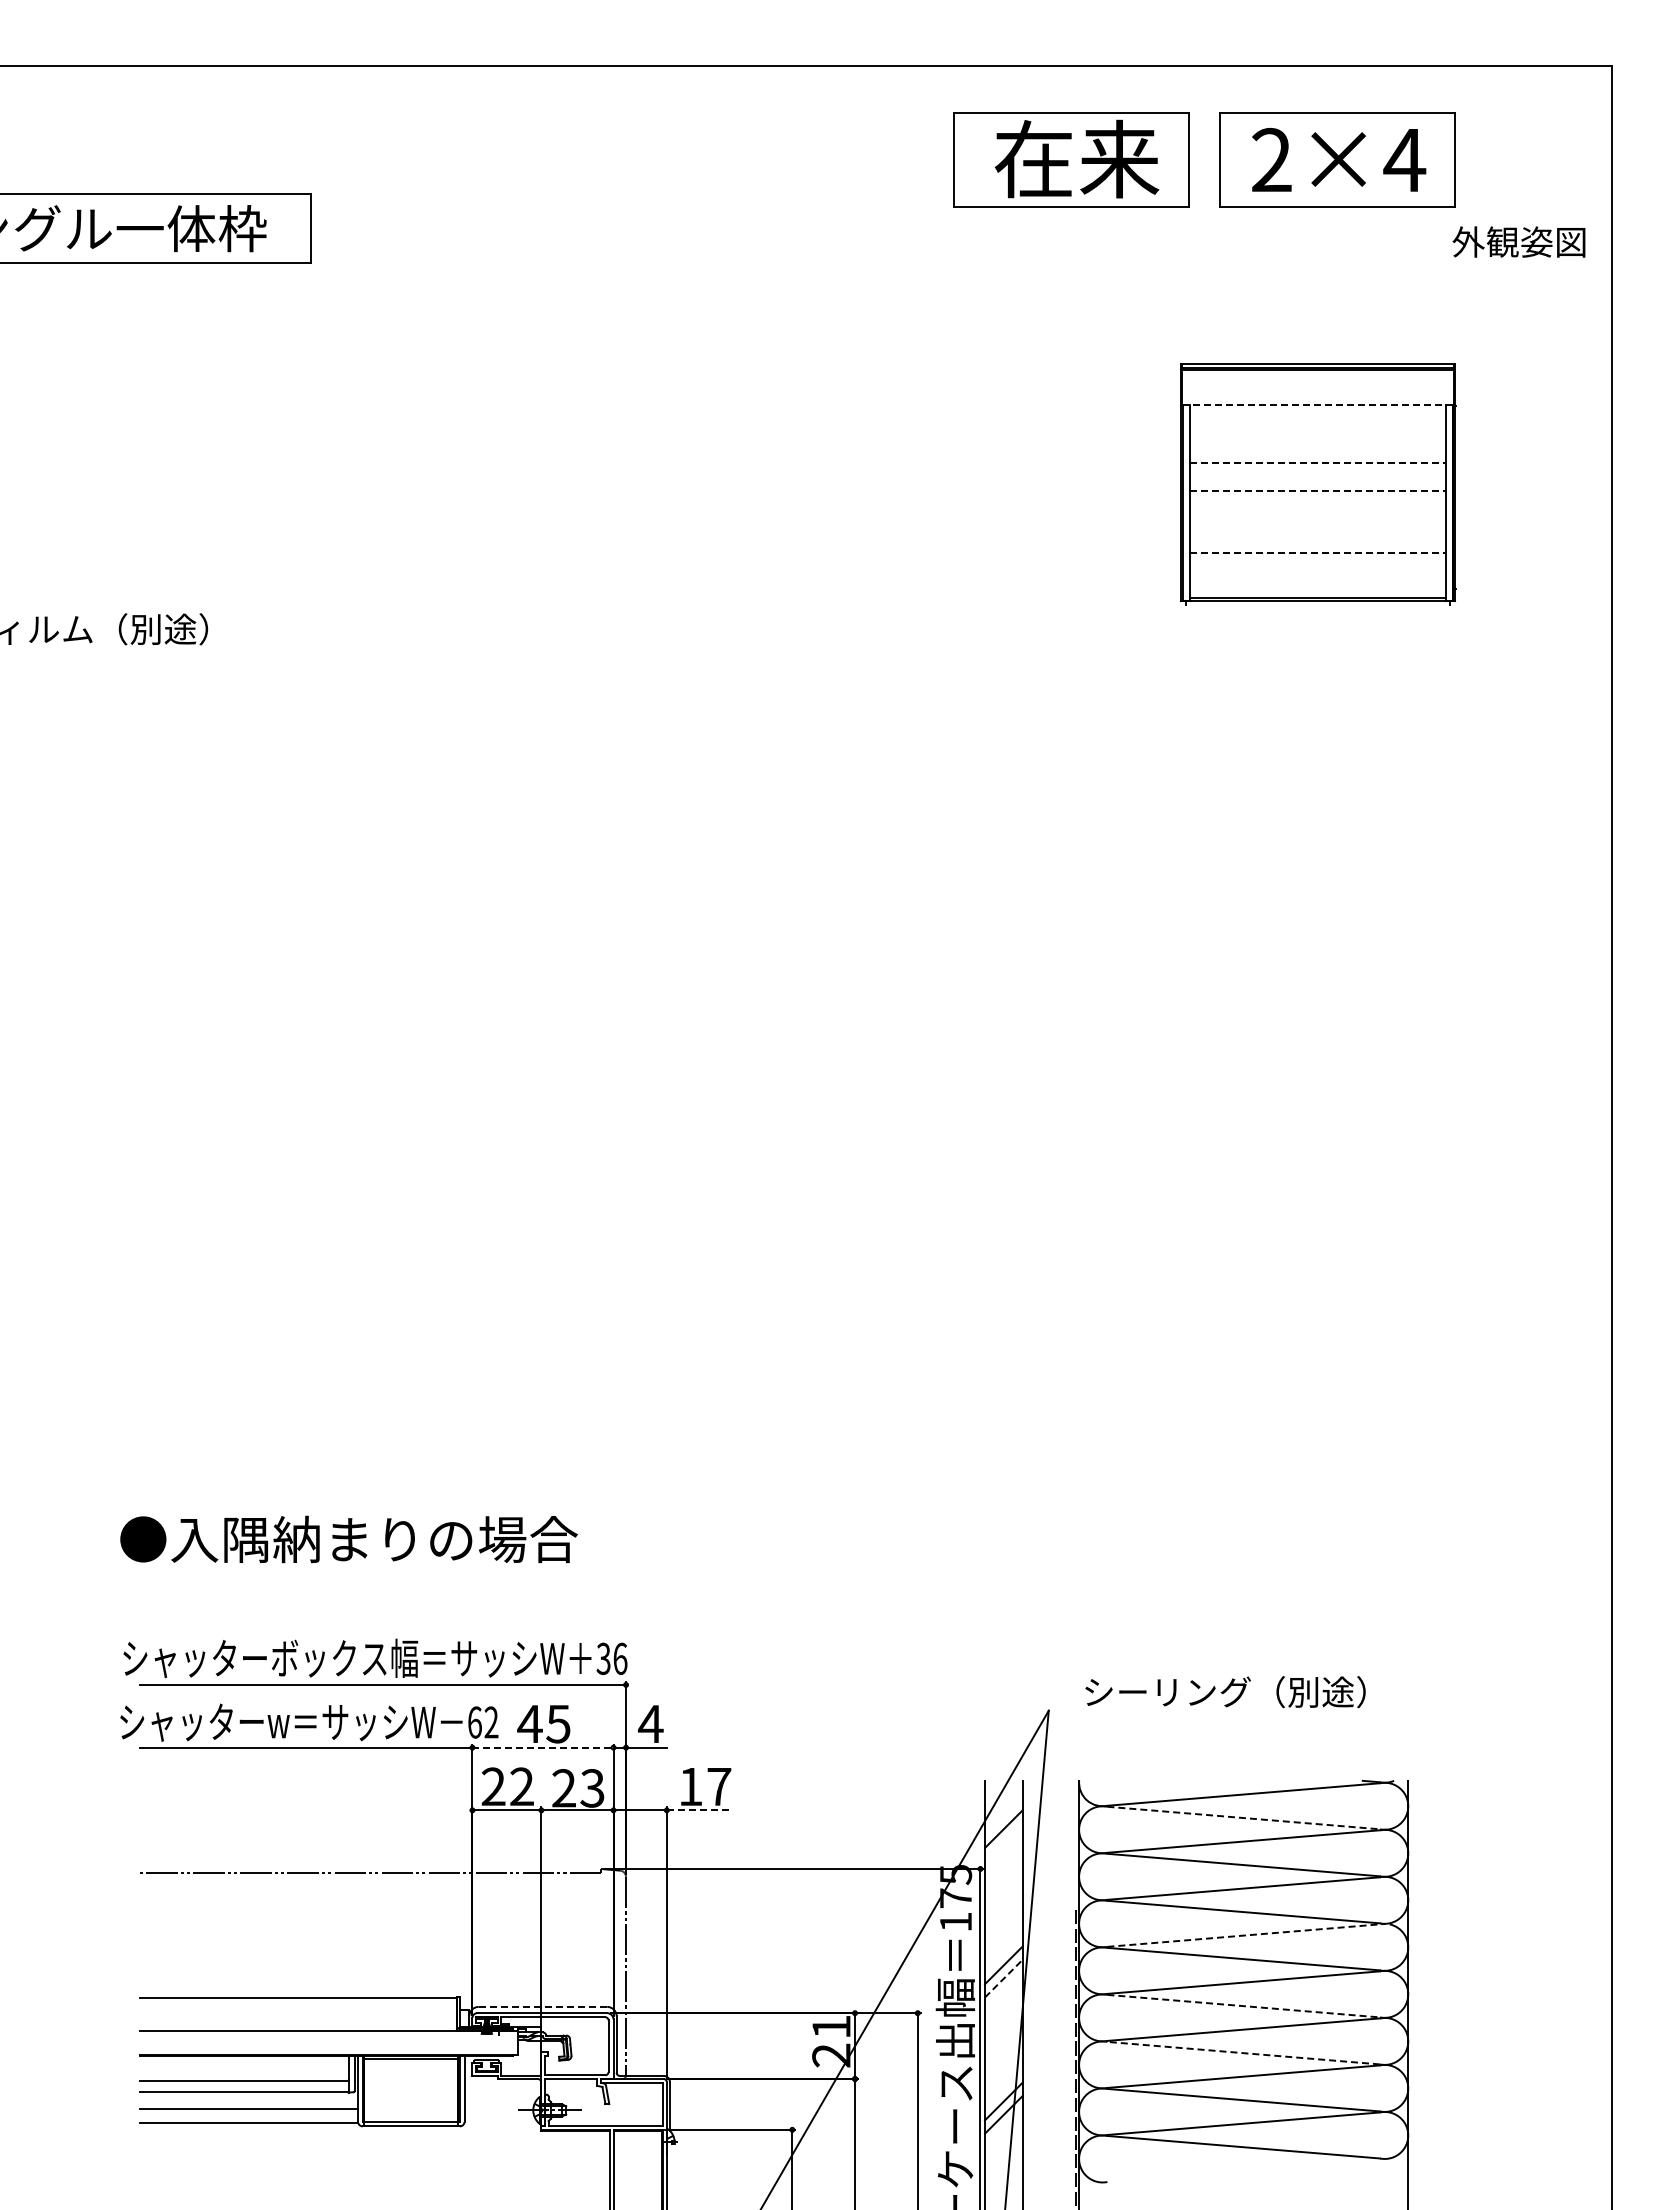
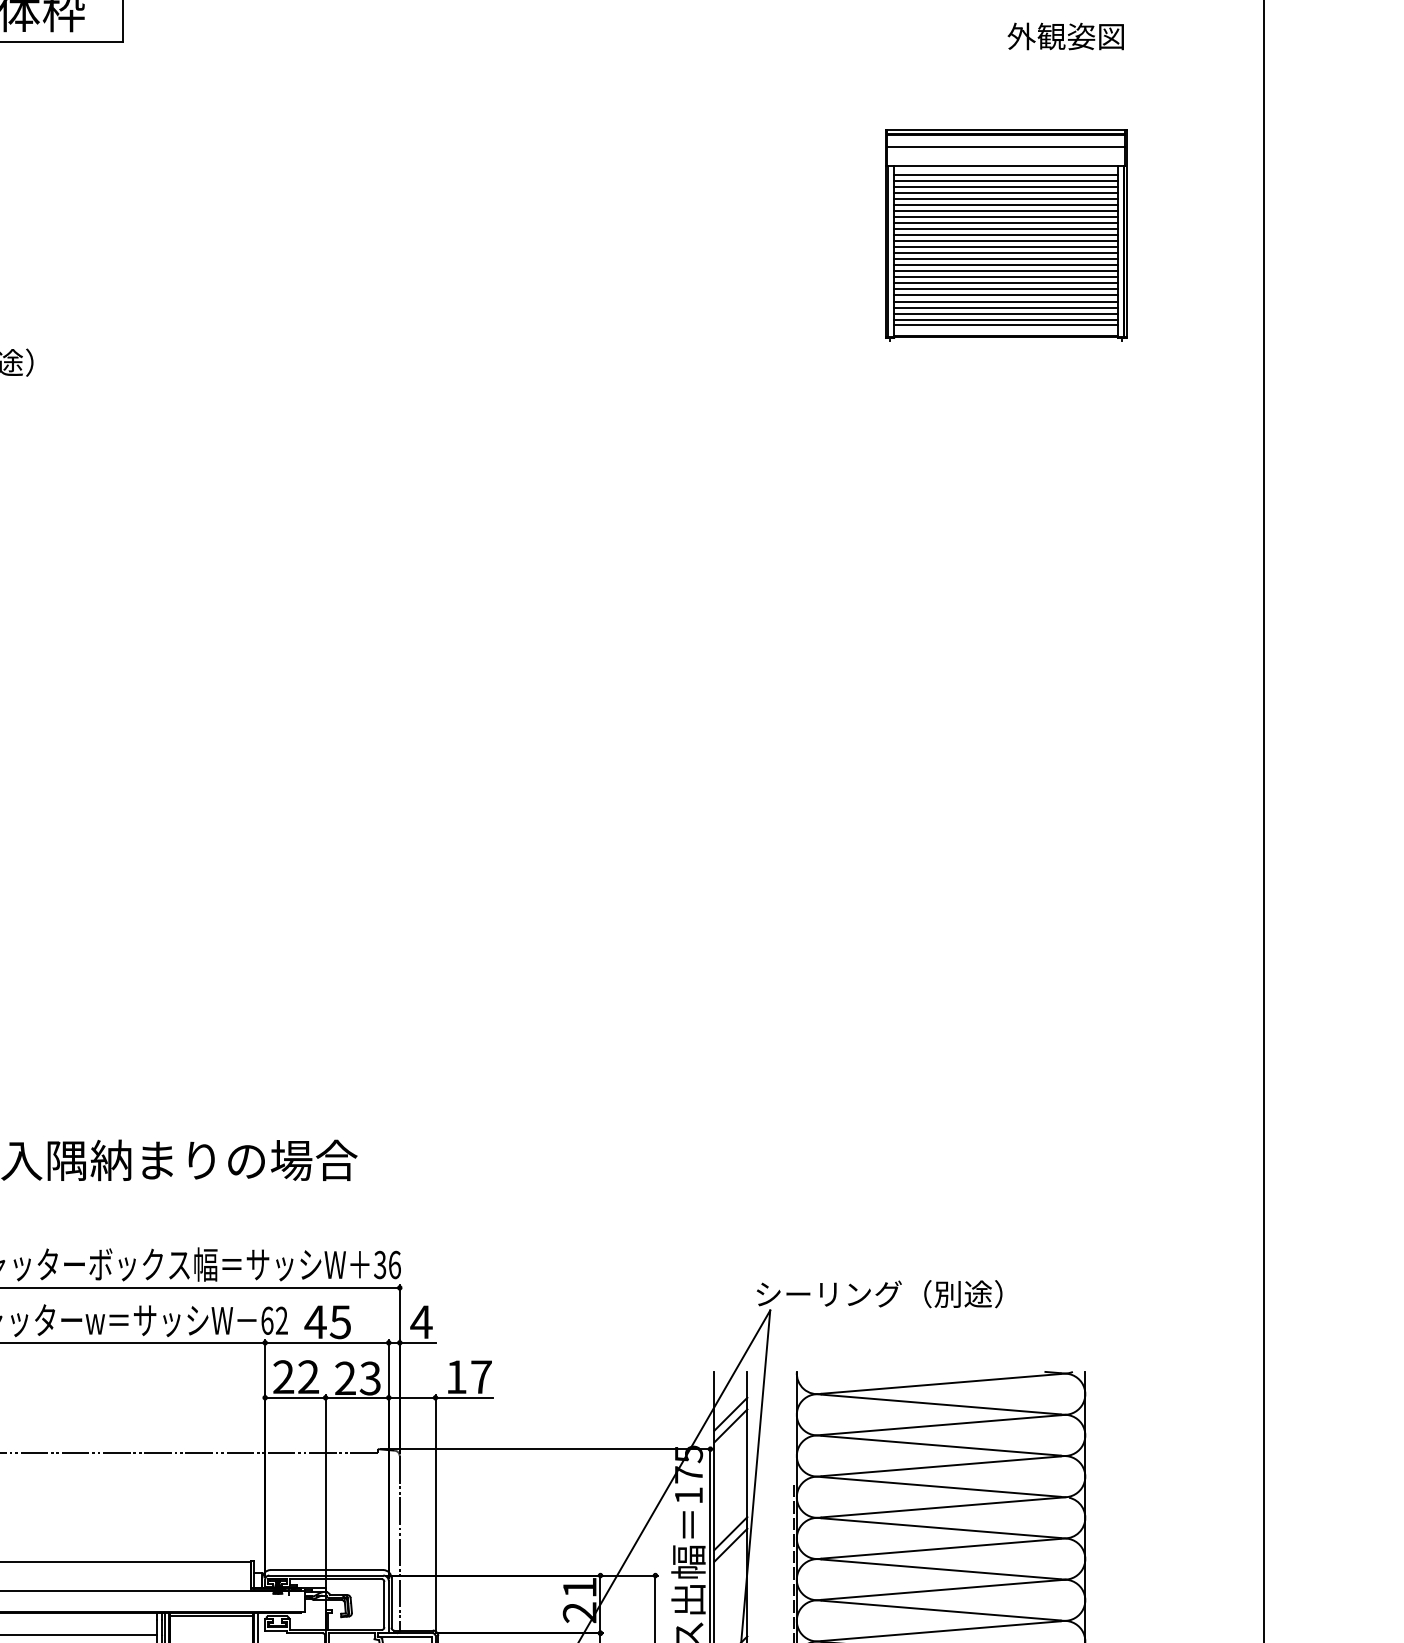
text: (1518, 241) -> (1065, 35), moved
line: (1317, 382) -> (1005, 146), added
line: (1316, 404) -> (1004, 165), dashed -> solid
line: (1317, 414) -> (1005, 174), added
line: (1317, 421) -> (1005, 180), added
line: (1317, 428) -> (1005, 186), added
line: (1317, 435) -> (1005, 192), added
line: (1317, 442) -> (1005, 198), added
line: (1317, 449) -> (1005, 205), added
line: (1317, 456) -> (1005, 211), added
line: (1317, 462) -> (1005, 216), dashed -> solid
line: (1317, 469) -> (1005, 222), added
line: (1317, 476) -> (1005, 228), added
line: (1317, 483) -> (1005, 234), added
line: (1317, 490) -> (1005, 241), dashed -> solid
line: (1317, 497) -> (1005, 247), added
line: (1317, 504) -> (1005, 253), added
line: (1317, 511) -> (1005, 259), added
line: (1317, 518) -> (1005, 265), added
line: (1317, 524) -> (1005, 270), added
line: (1317, 531) -> (1005, 276), added
line: (1317, 538) -> (1005, 283), added
line: (1317, 545) -> (1005, 289), added
line: (1317, 552) -> (1005, 295), dashed -> solid
line: (1317, 559) -> (1005, 301), added
line: (1317, 566) -> (1005, 307), added
line: (1317, 573) -> (1005, 313), added
line: (1317, 580) -> (1005, 319), added
line: (1317, 586) -> (1005, 325), added
text: (1225, 1692) -> (879, 1294), moved
line: (542, 1747) -> (326, 1342), dashed -> solid
line: (699, 1810) -> (464, 1397), dashed -> solid
line: (1243, 1818) -> (940, 1404), dashed -> solid
line: (1003, 1842) -> (730, 1425), added
line: (1246, 1935) -> (943, 1507), dashed -> solid
line: (1003, 1978) -> (730, 1545), dashed -> solid
line: (543, 2006) -> (327, 1569), dashed -> solid
line: (1243, 2006) -> (940, 1569), dashed -> solid
line: (1243, 2053) -> (940, 1610), dashed -> solid

